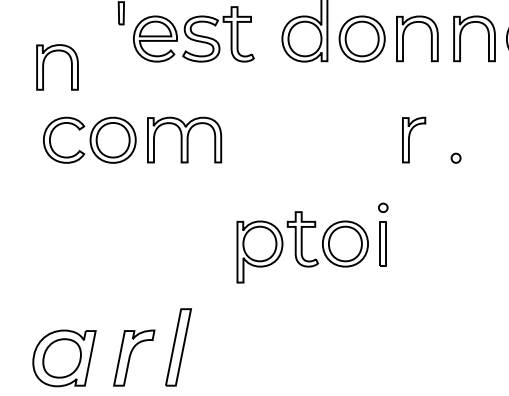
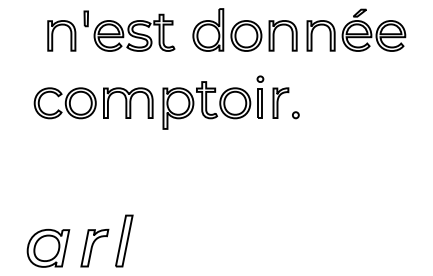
part: (45, 66) -> (53, 35), moved
part: (455, 158) -> (295, 115), moved
part: (312, 242) -> (213, 102), moved

